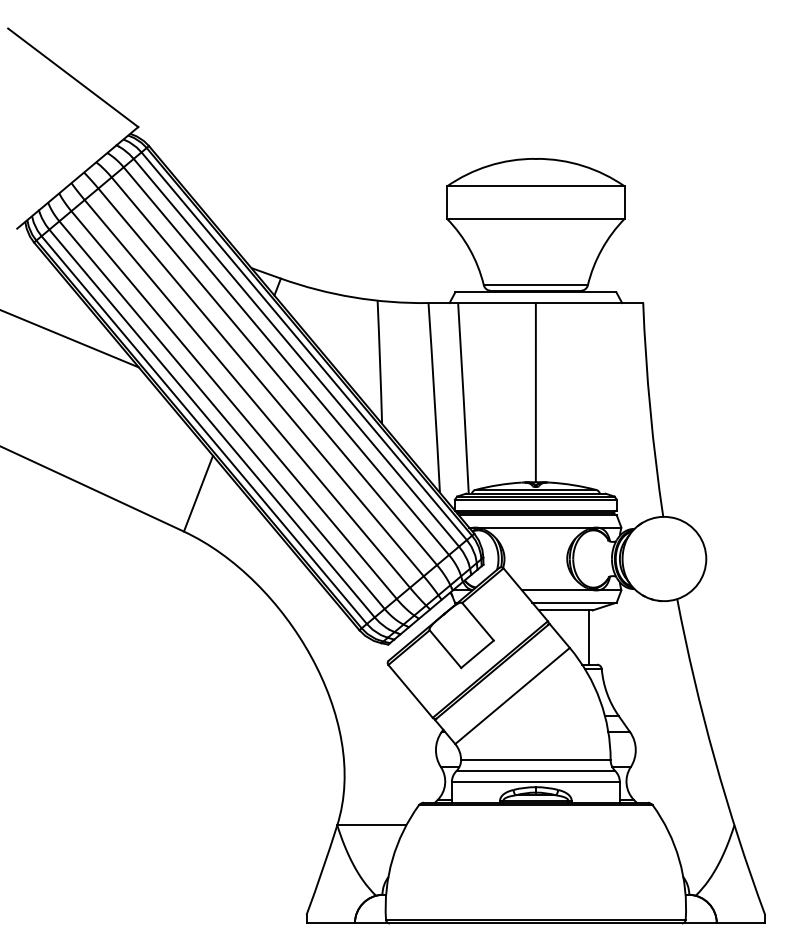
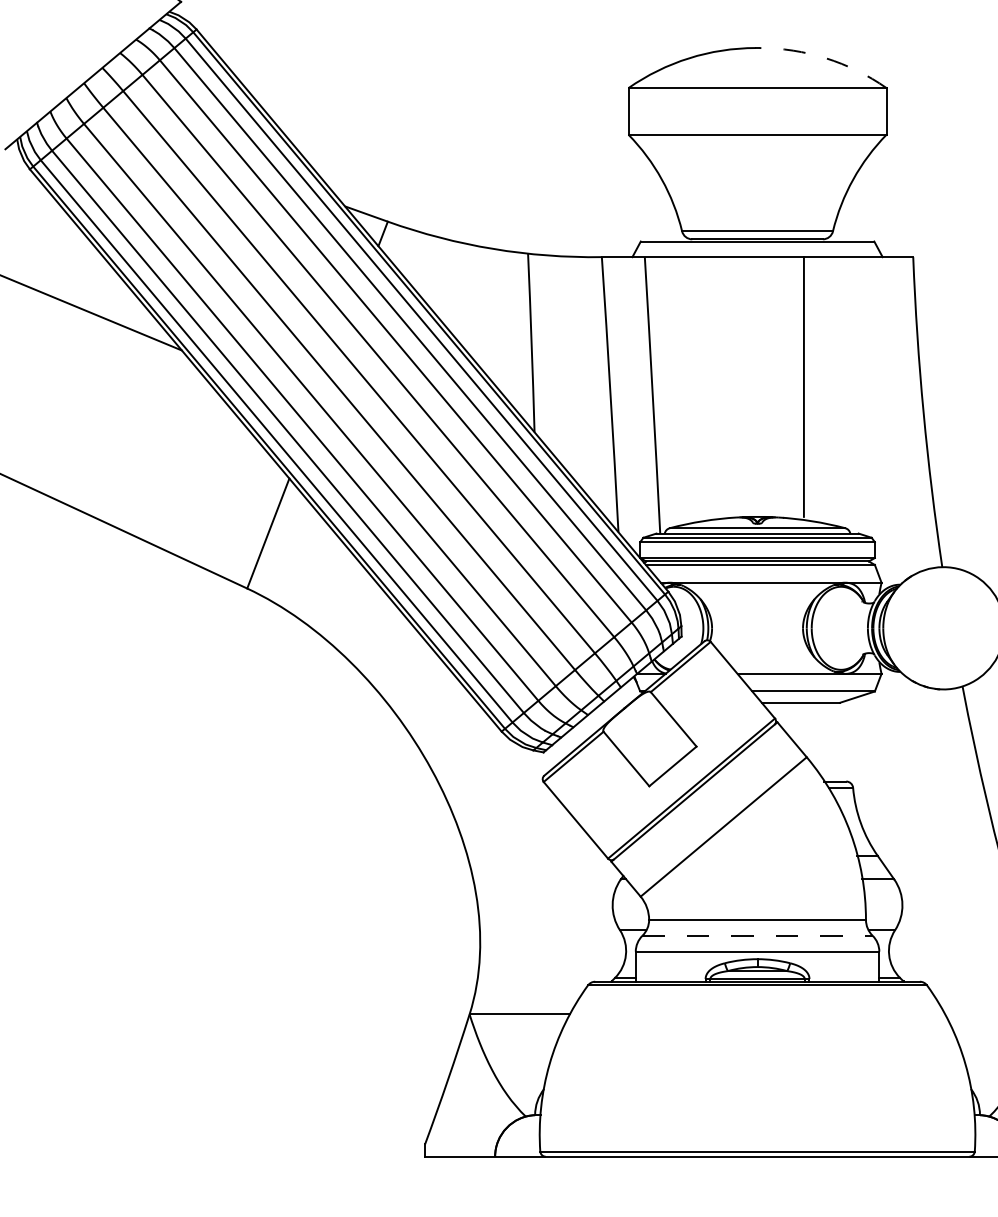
arc: (583, 165) -> (826, 57), solid -> dashed
line: (535, 392) -> (803, 386), moved
line: (588, 637) -> (833, 742), removed
line: (536, 771) -> (758, 936), solid -> dashed

